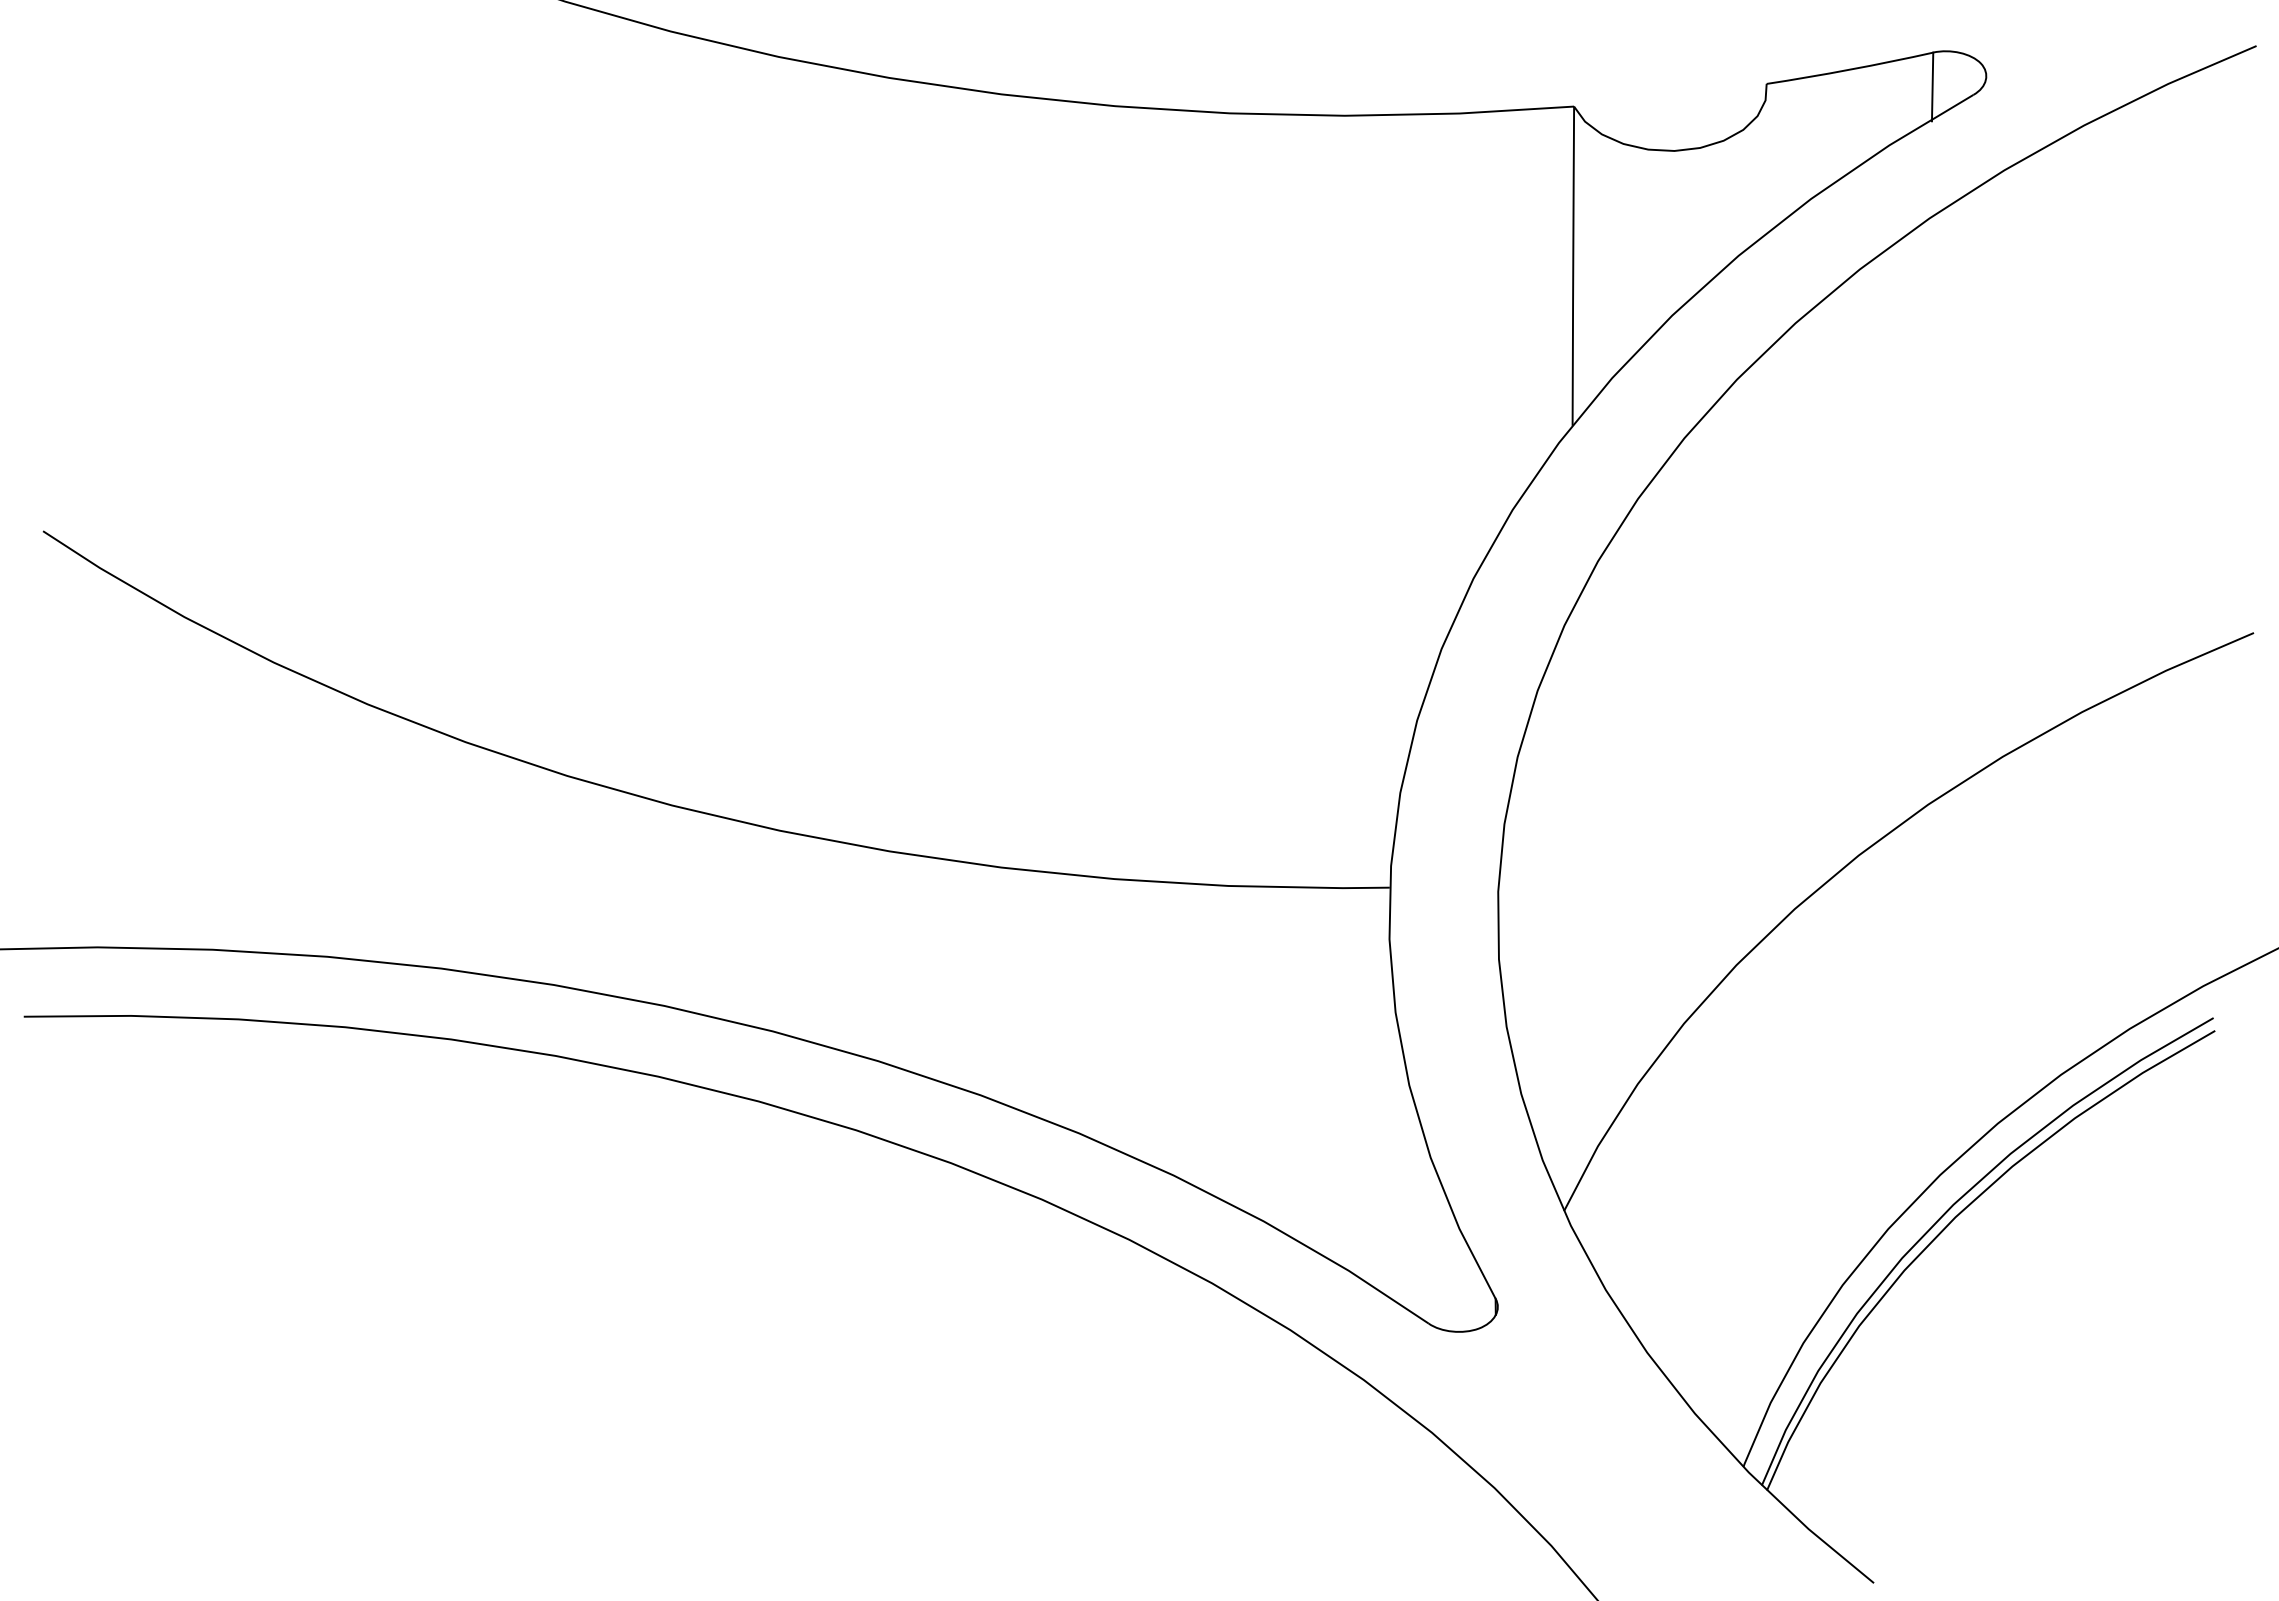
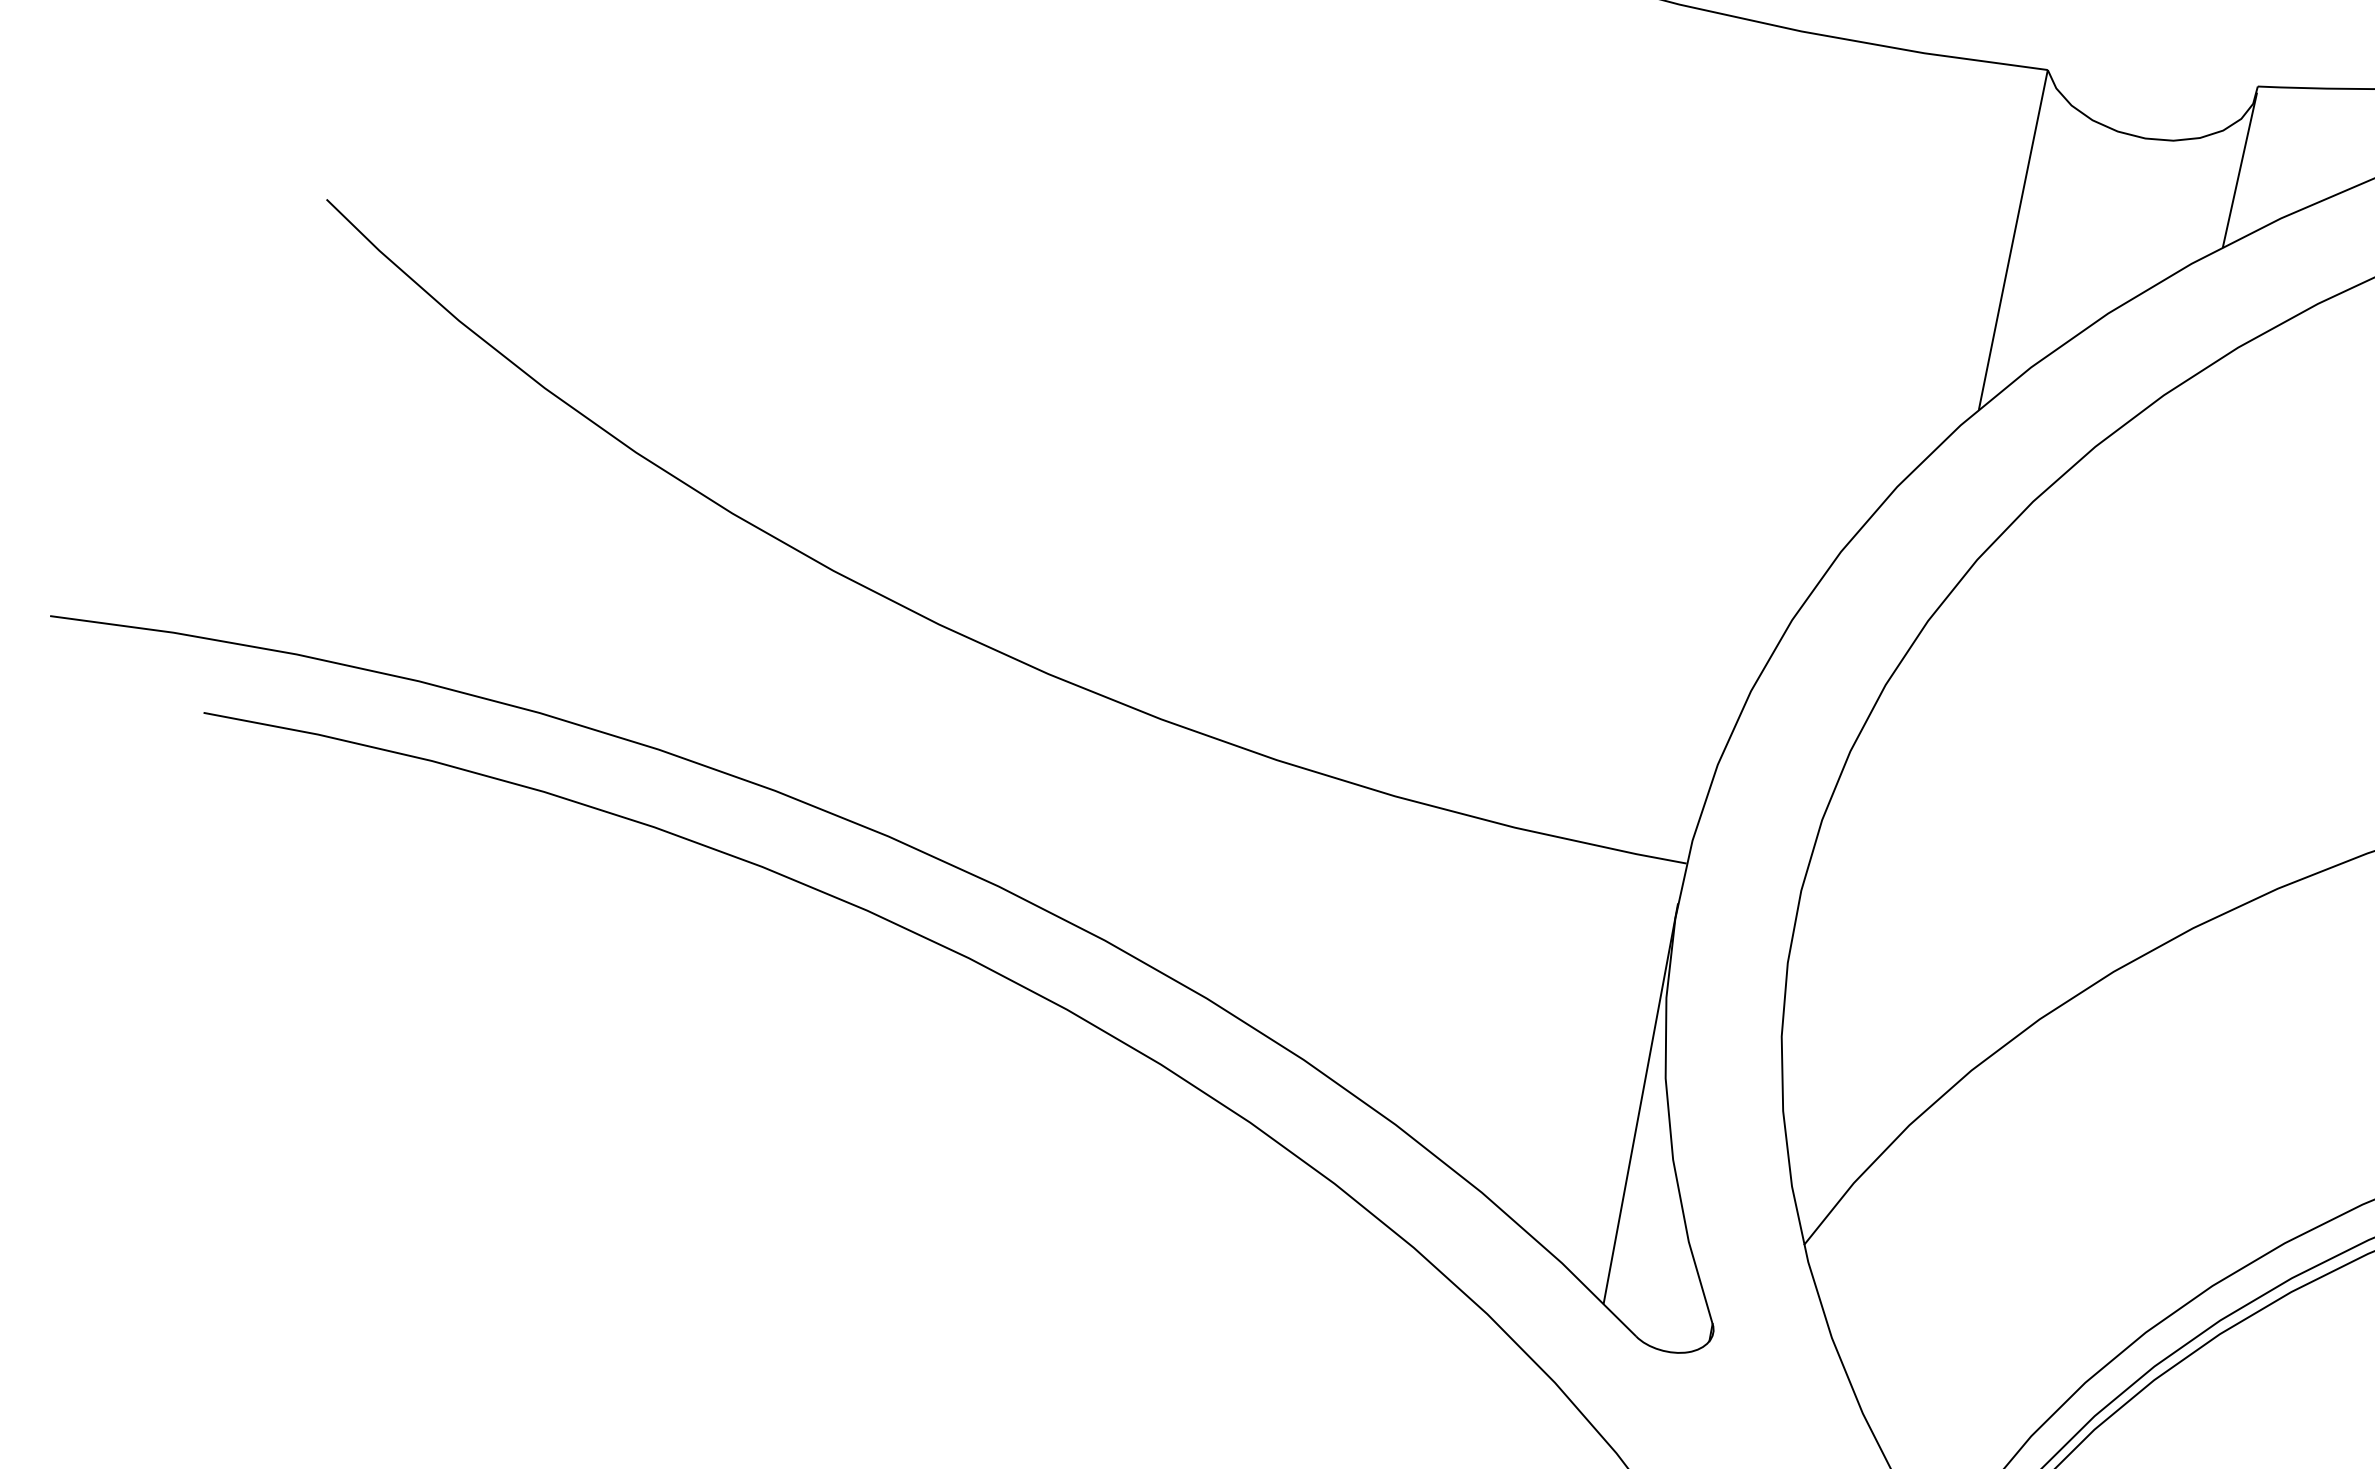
line: (1765, 162) -> (2239, 170), added
line: (1391, 1112) -> (1640, 1103), added

